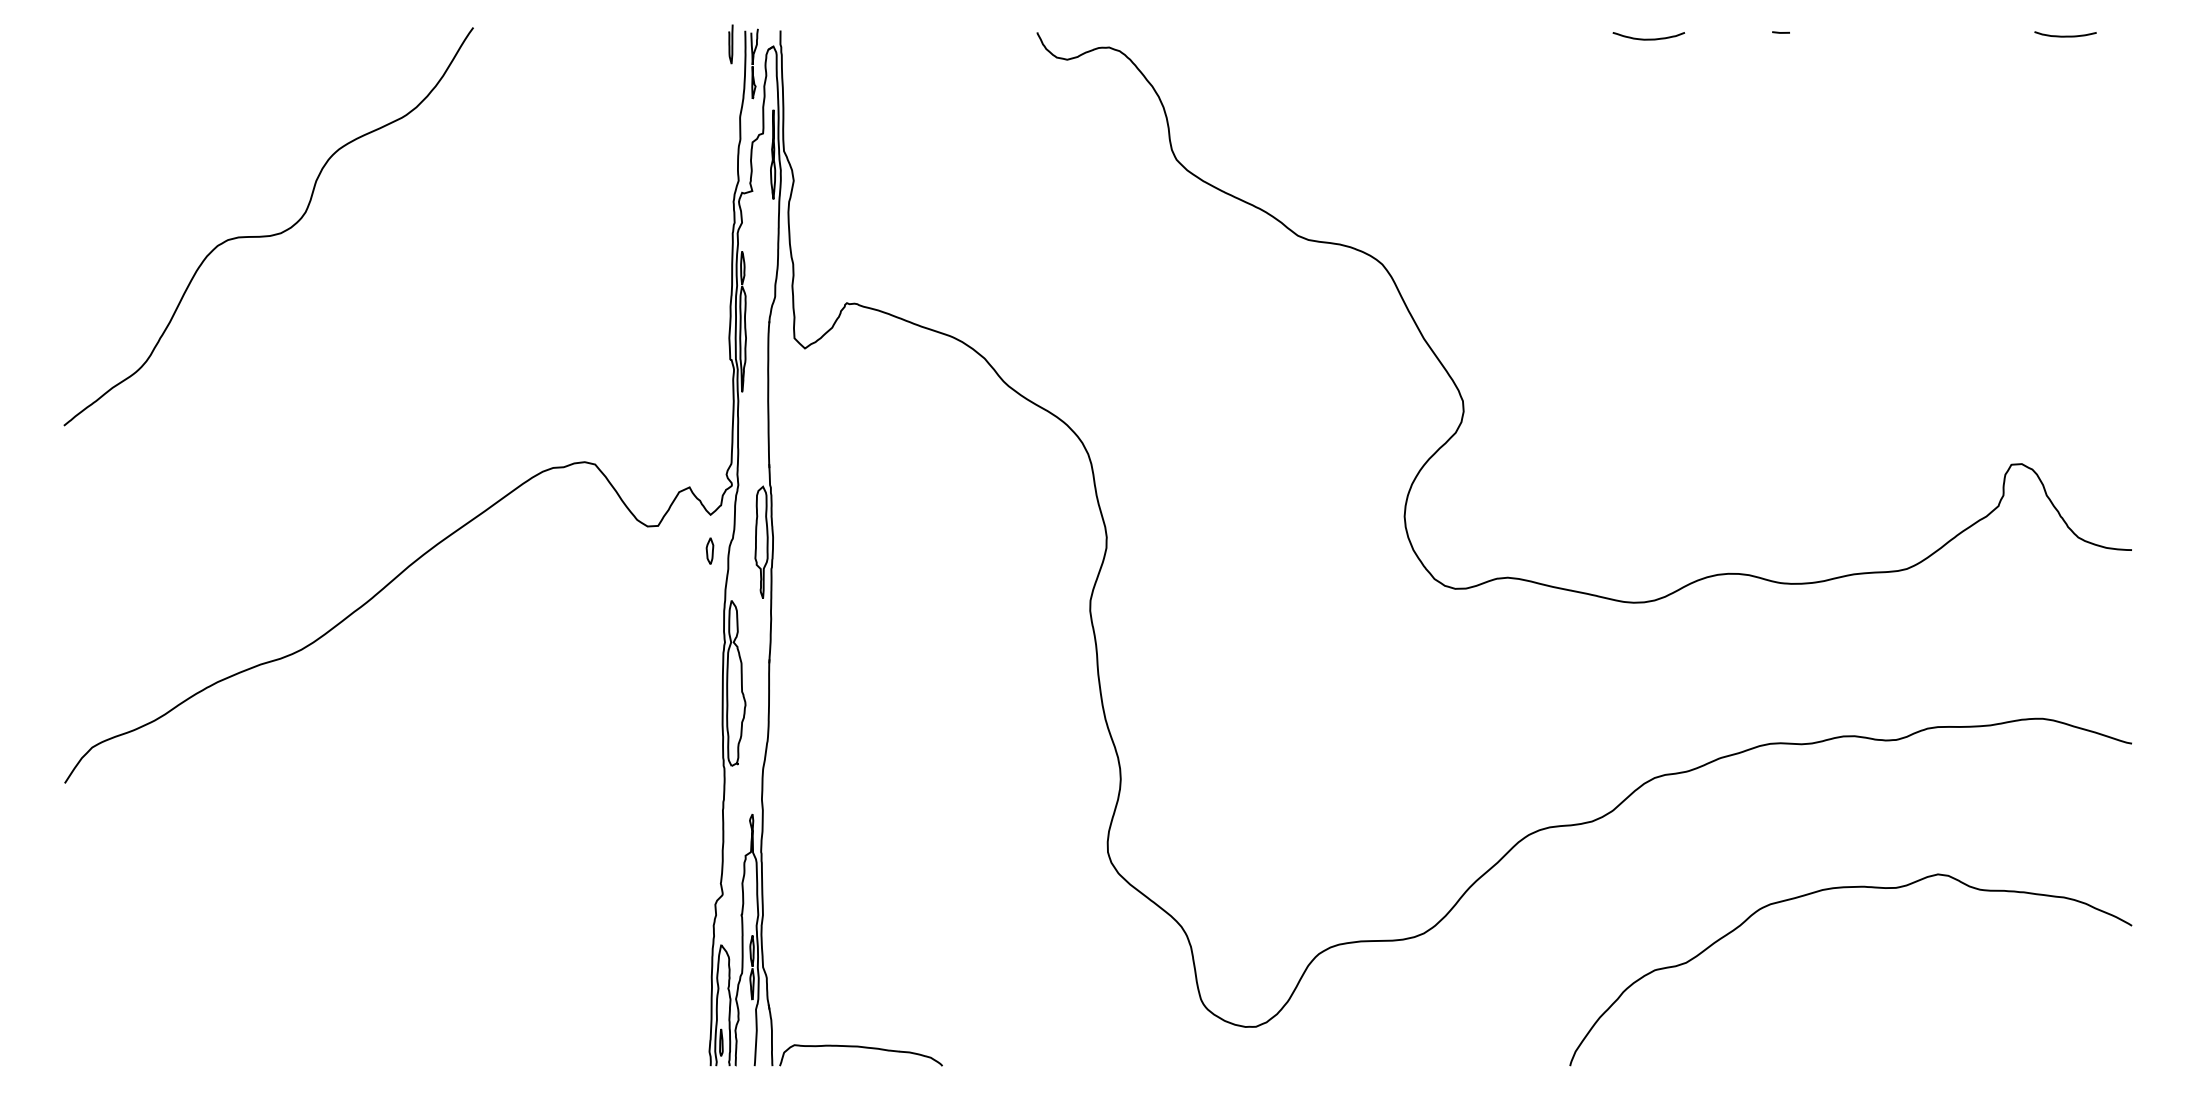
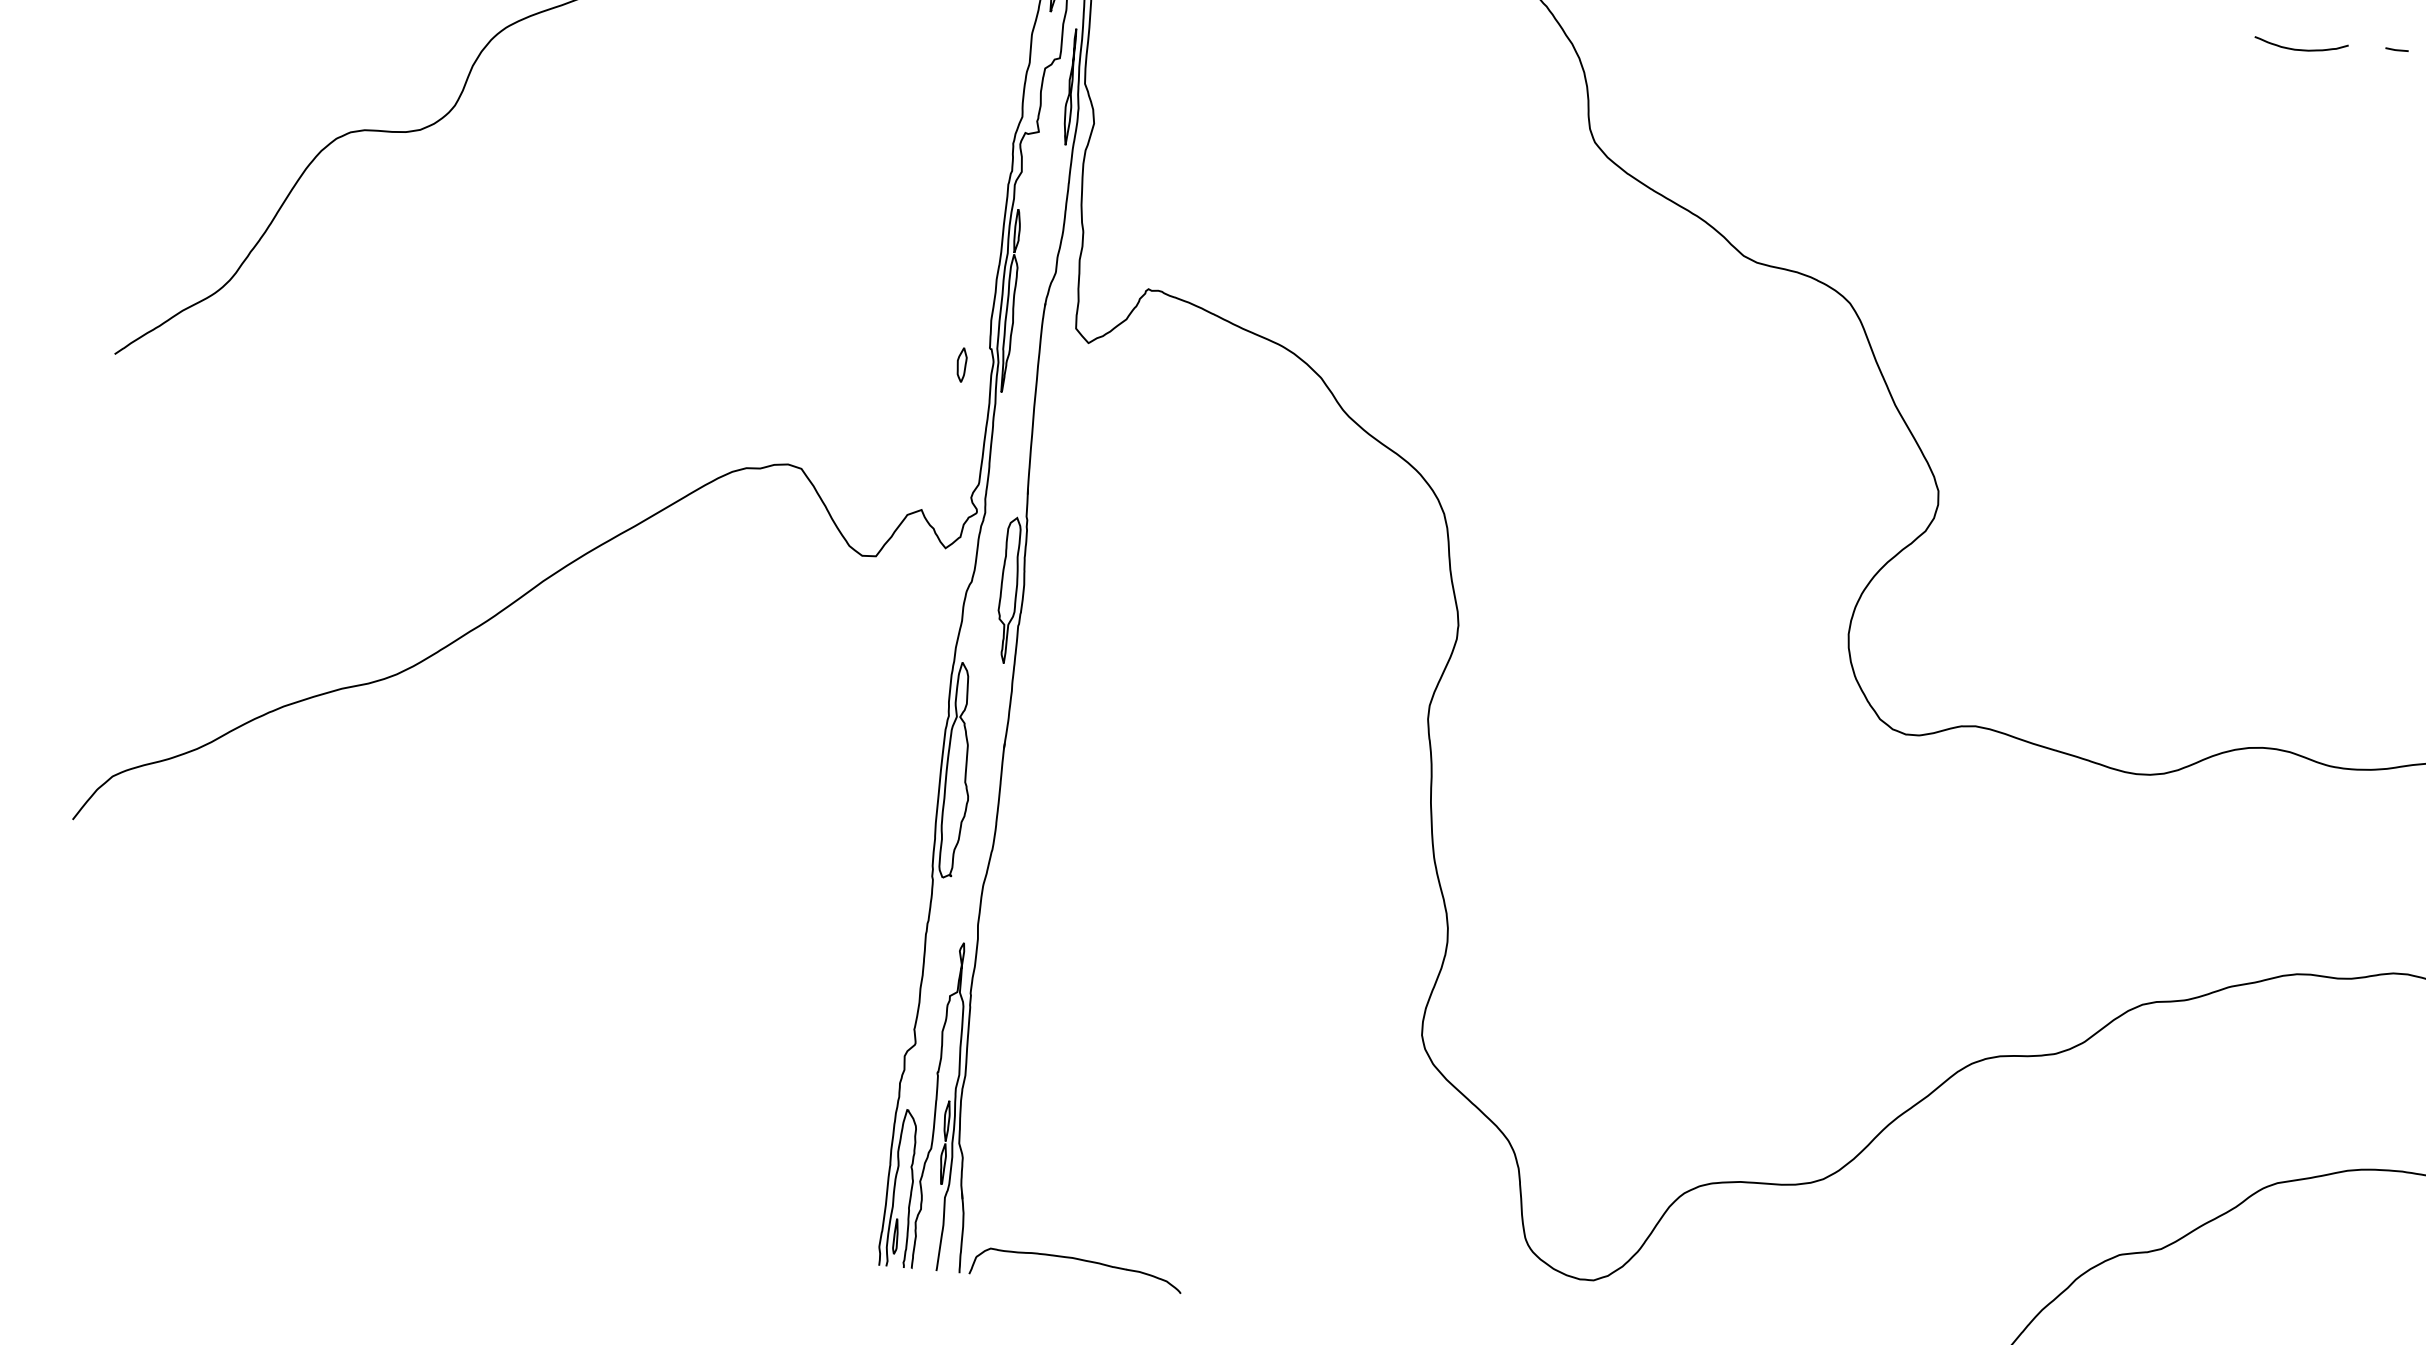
curve: (1648, 38) -> (2300, 48), moved
part: (709, 550) -> (961, 364), moved

